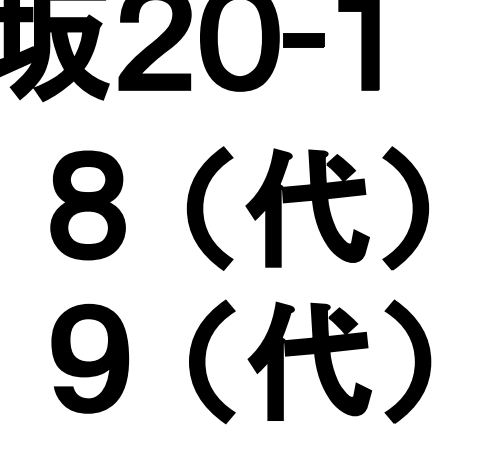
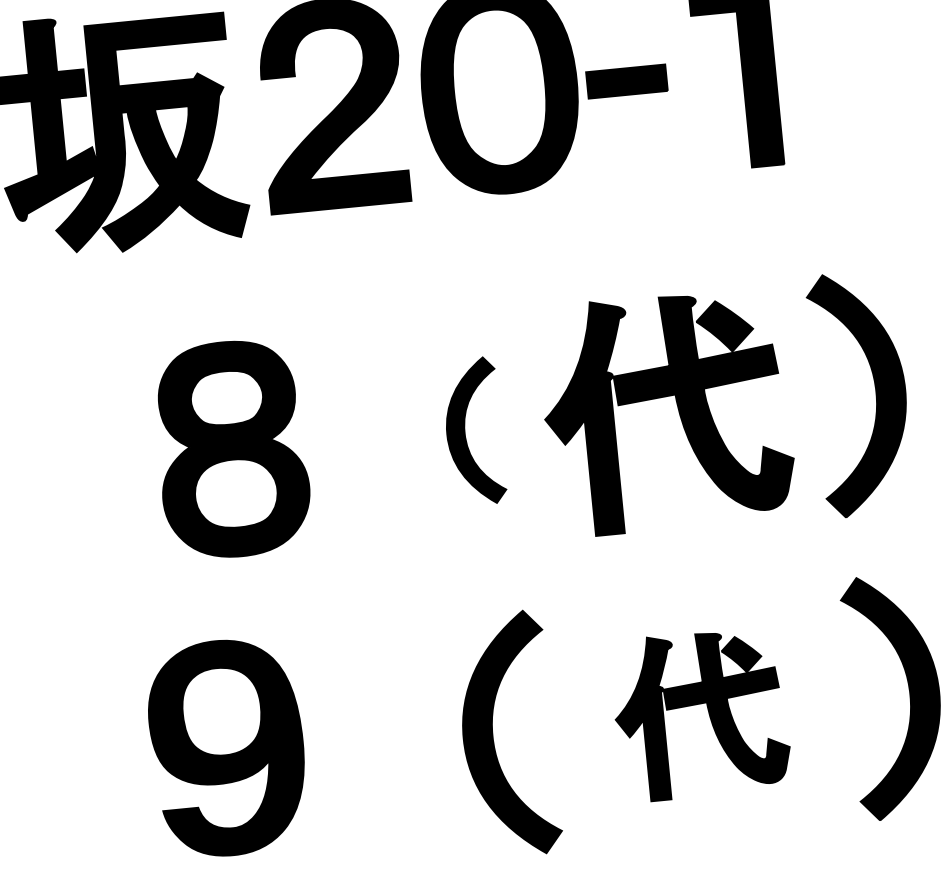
part: (209, 208) -> (472, 431), size x0.6
part: (90, 358) -> (228, 747), moved
part: (309, 360) -> (699, 712), size x0.7

